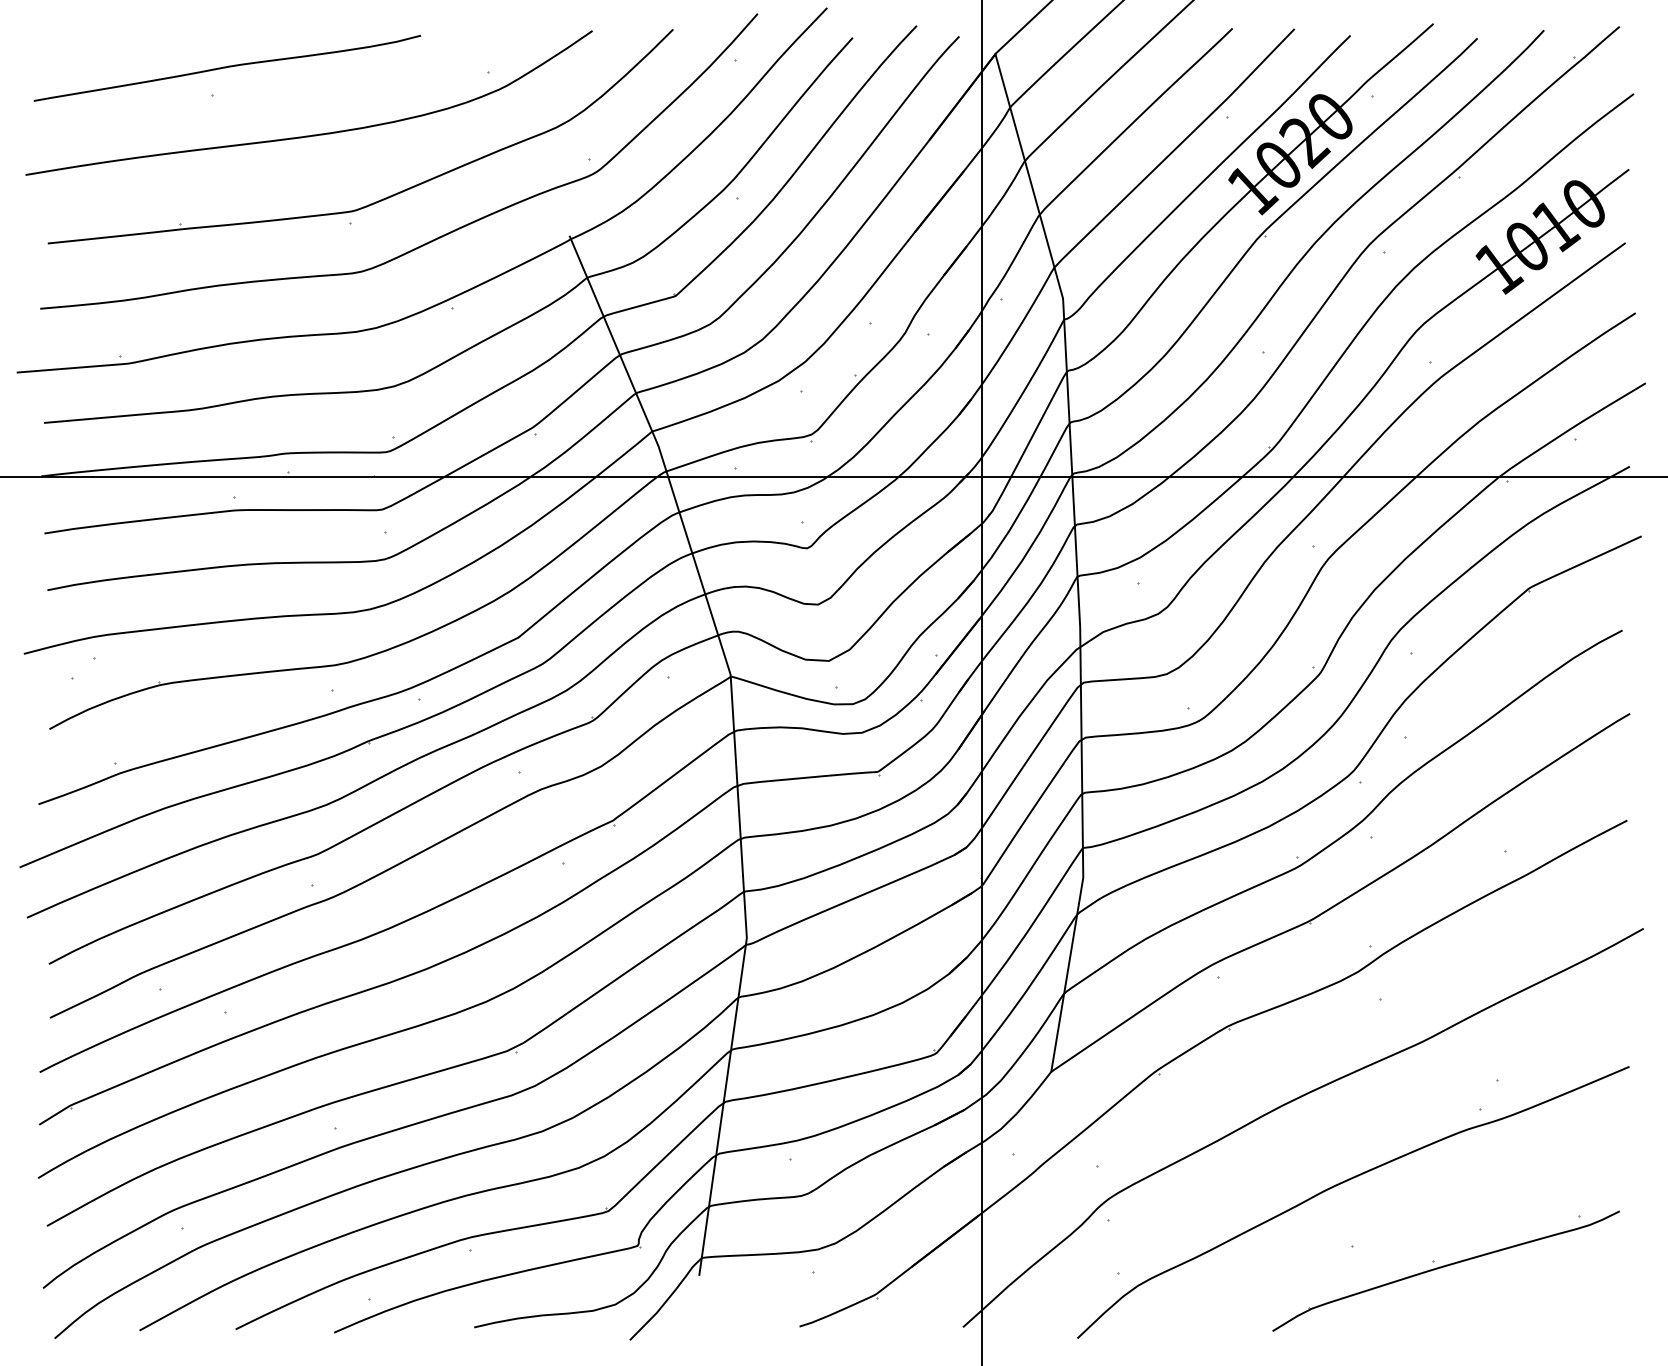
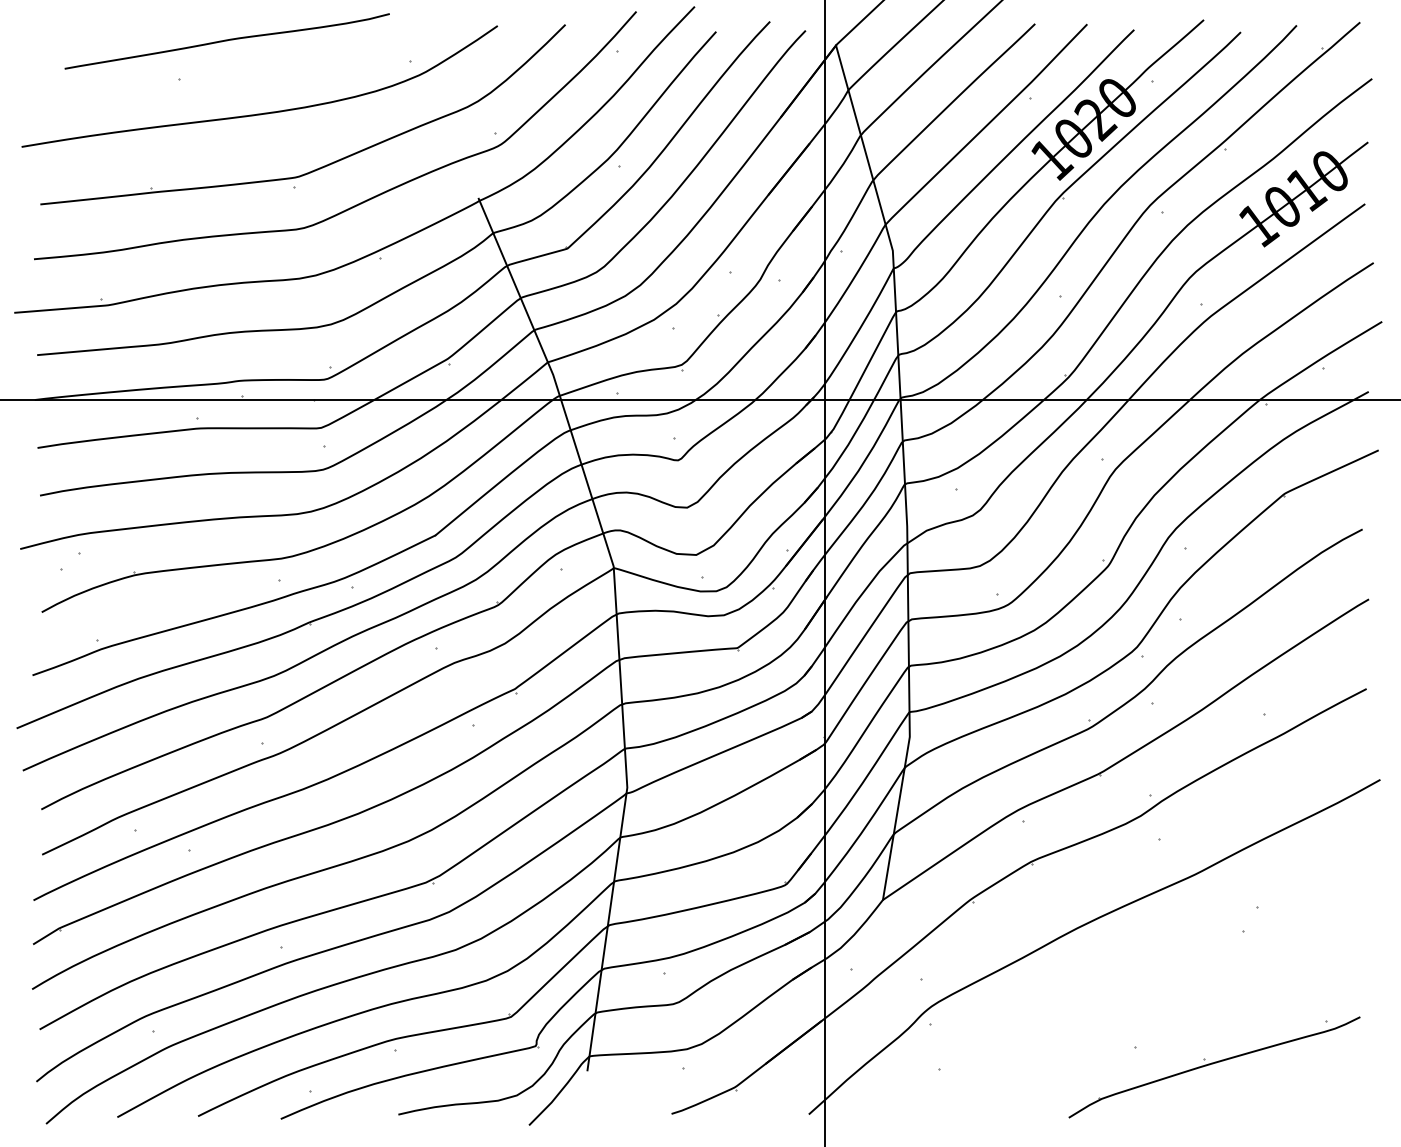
curve: (227, 67) -> (227, 40), moved
curve: (1343, 1183) -> (1128, 993), removed

